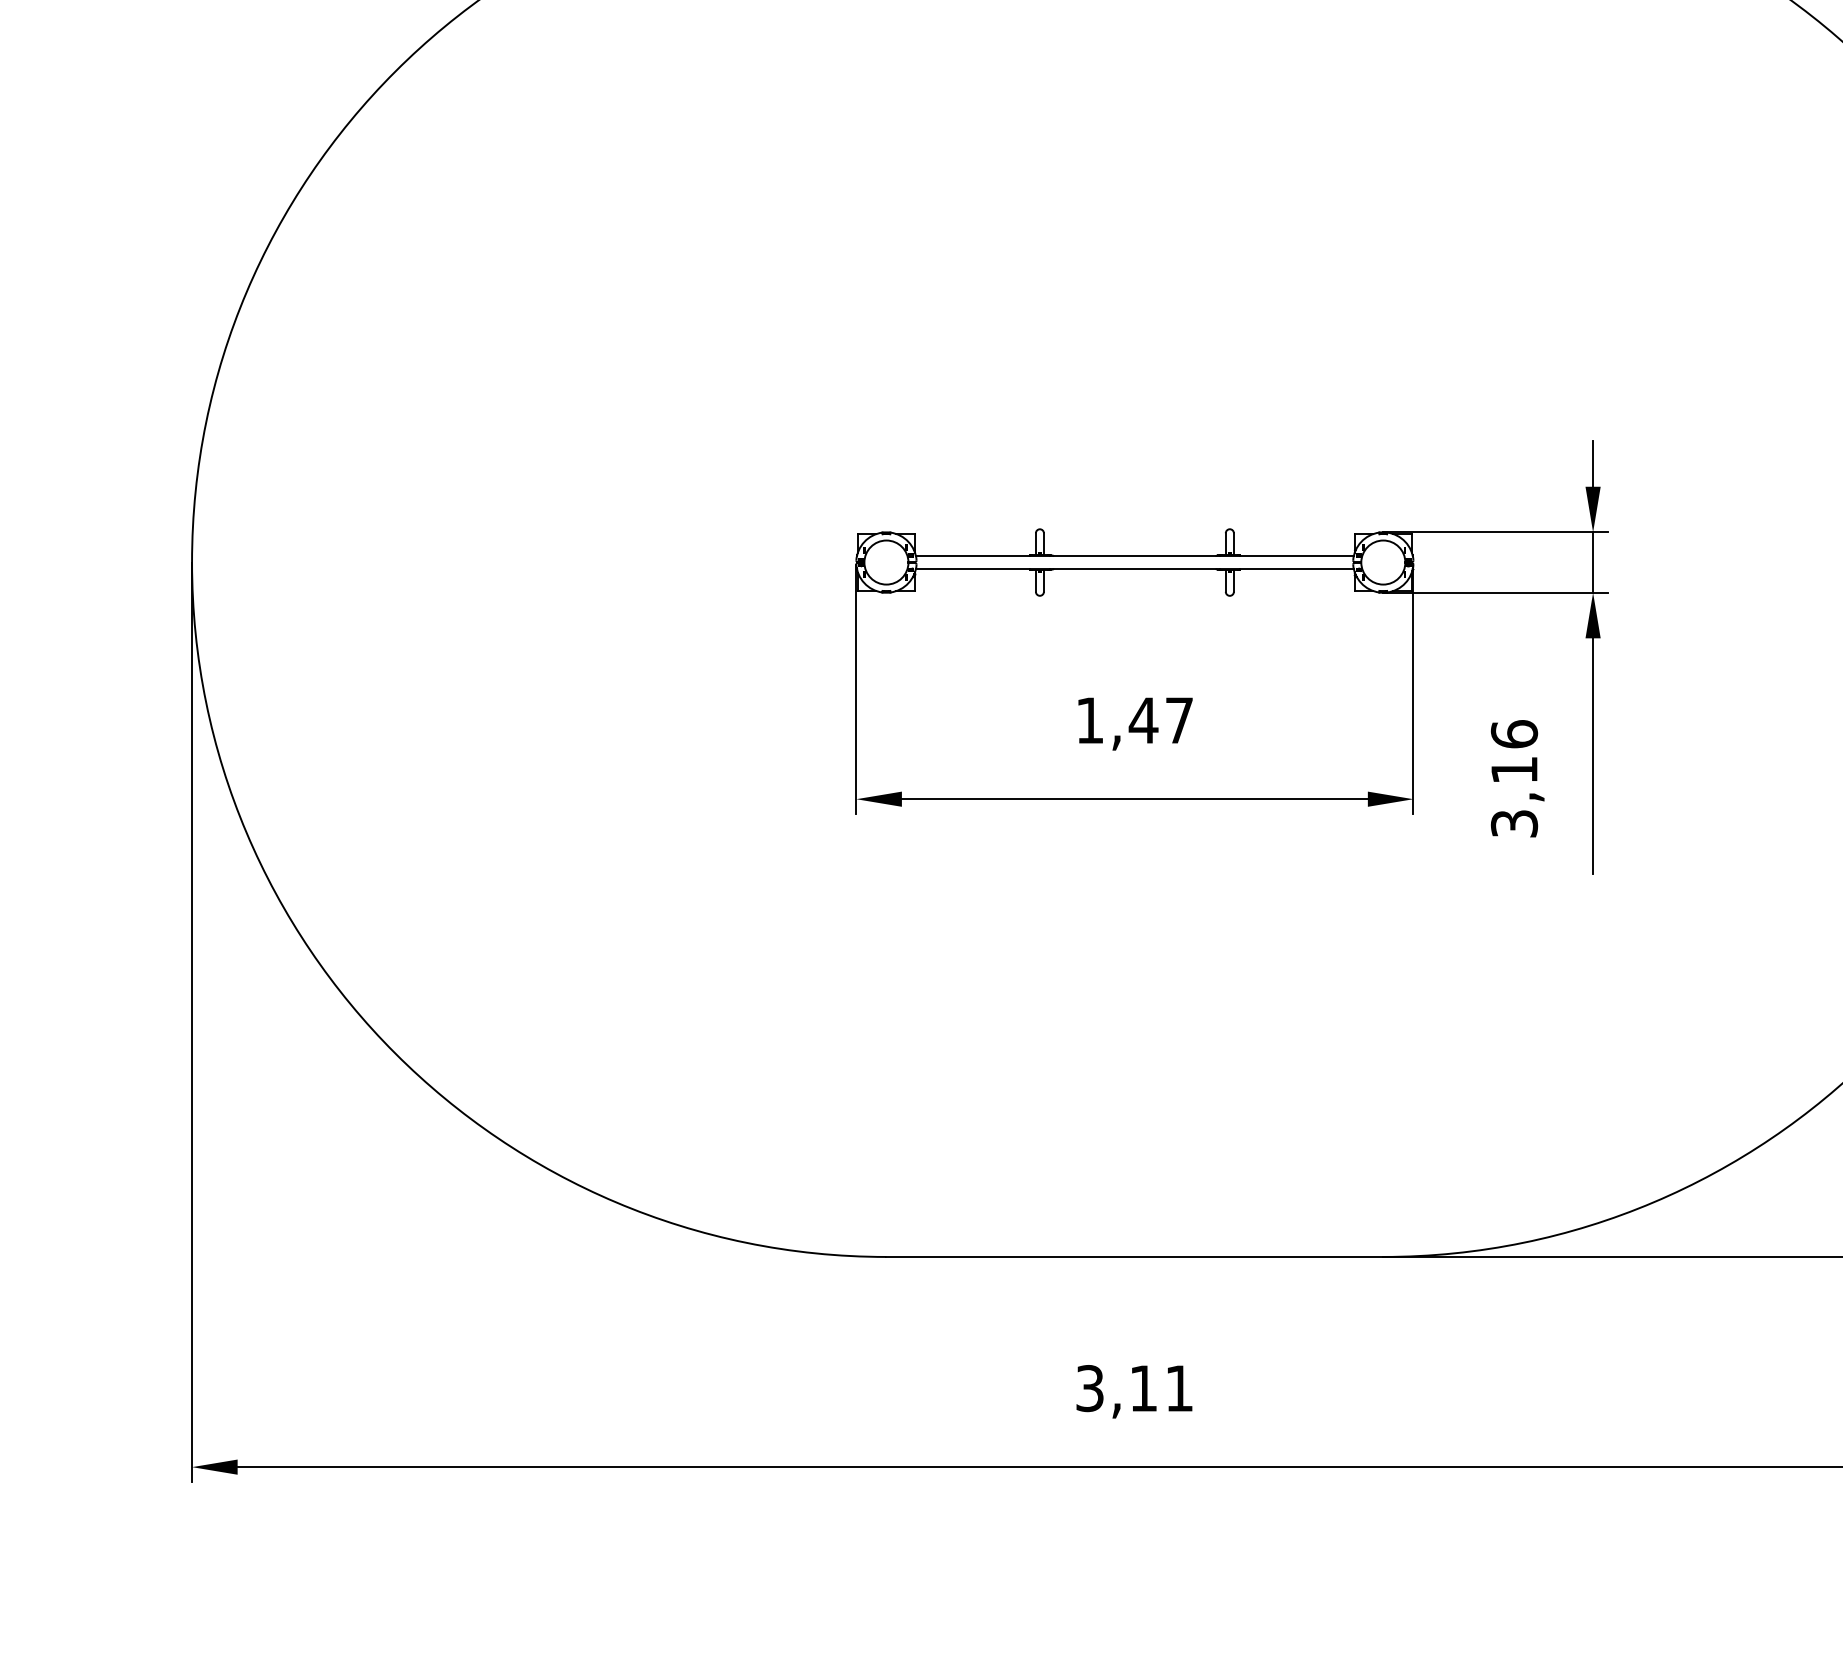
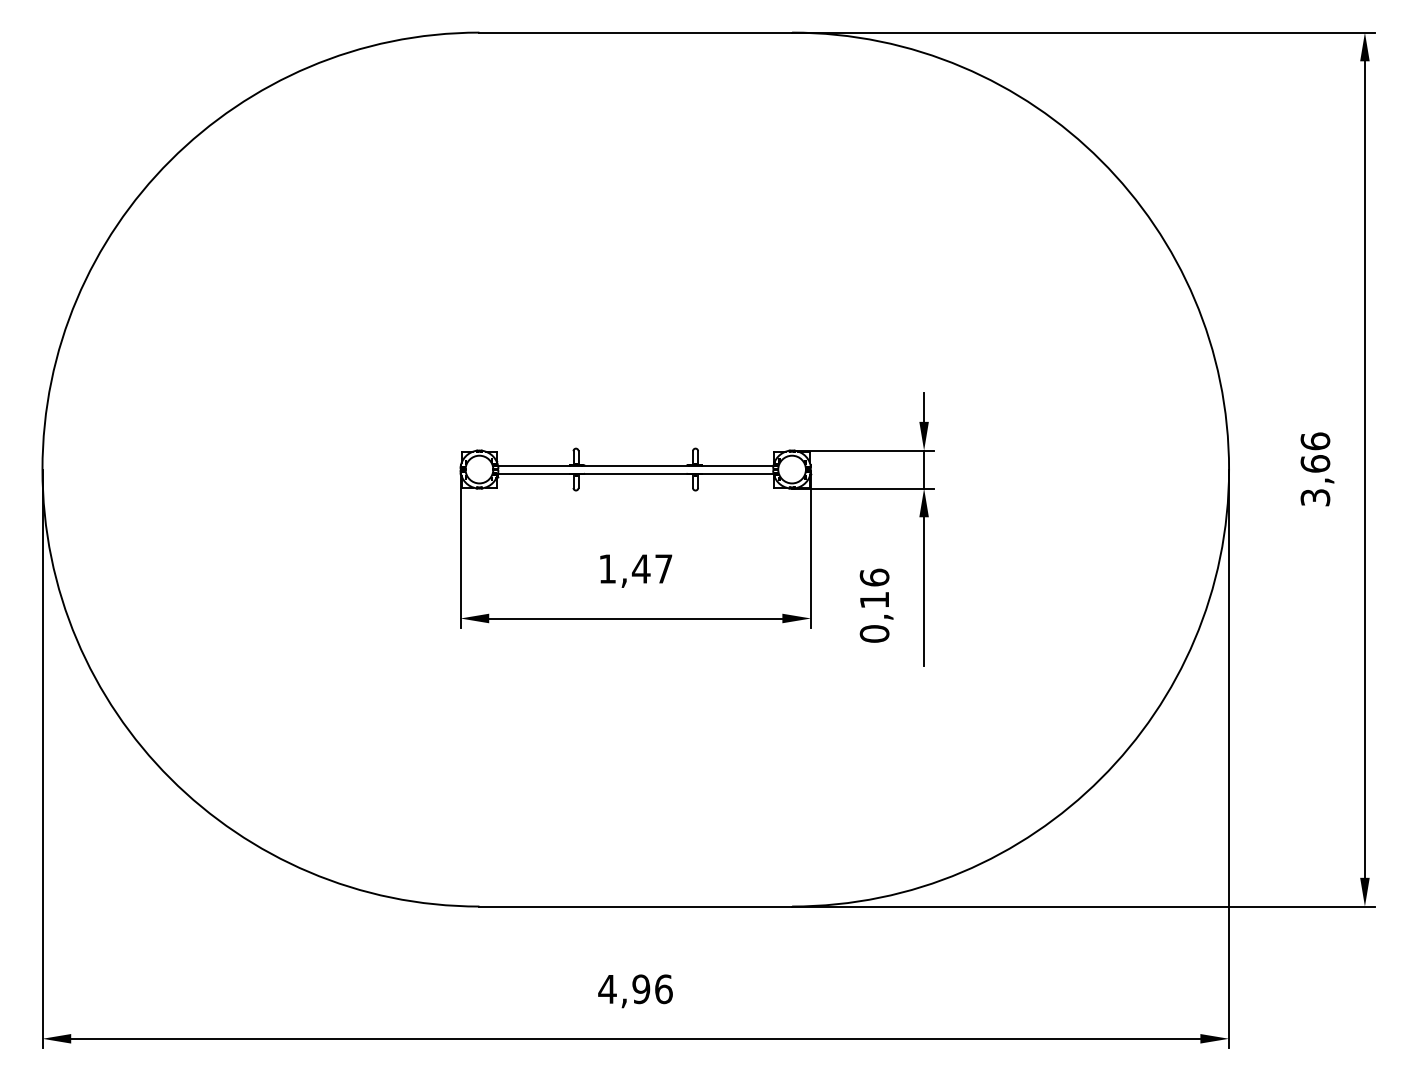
text: (1514, 823) -> (874, 633), 3,16 -> 0,16
text: (1134, 1388) -> (635, 989), 3,11 -> 4,96

